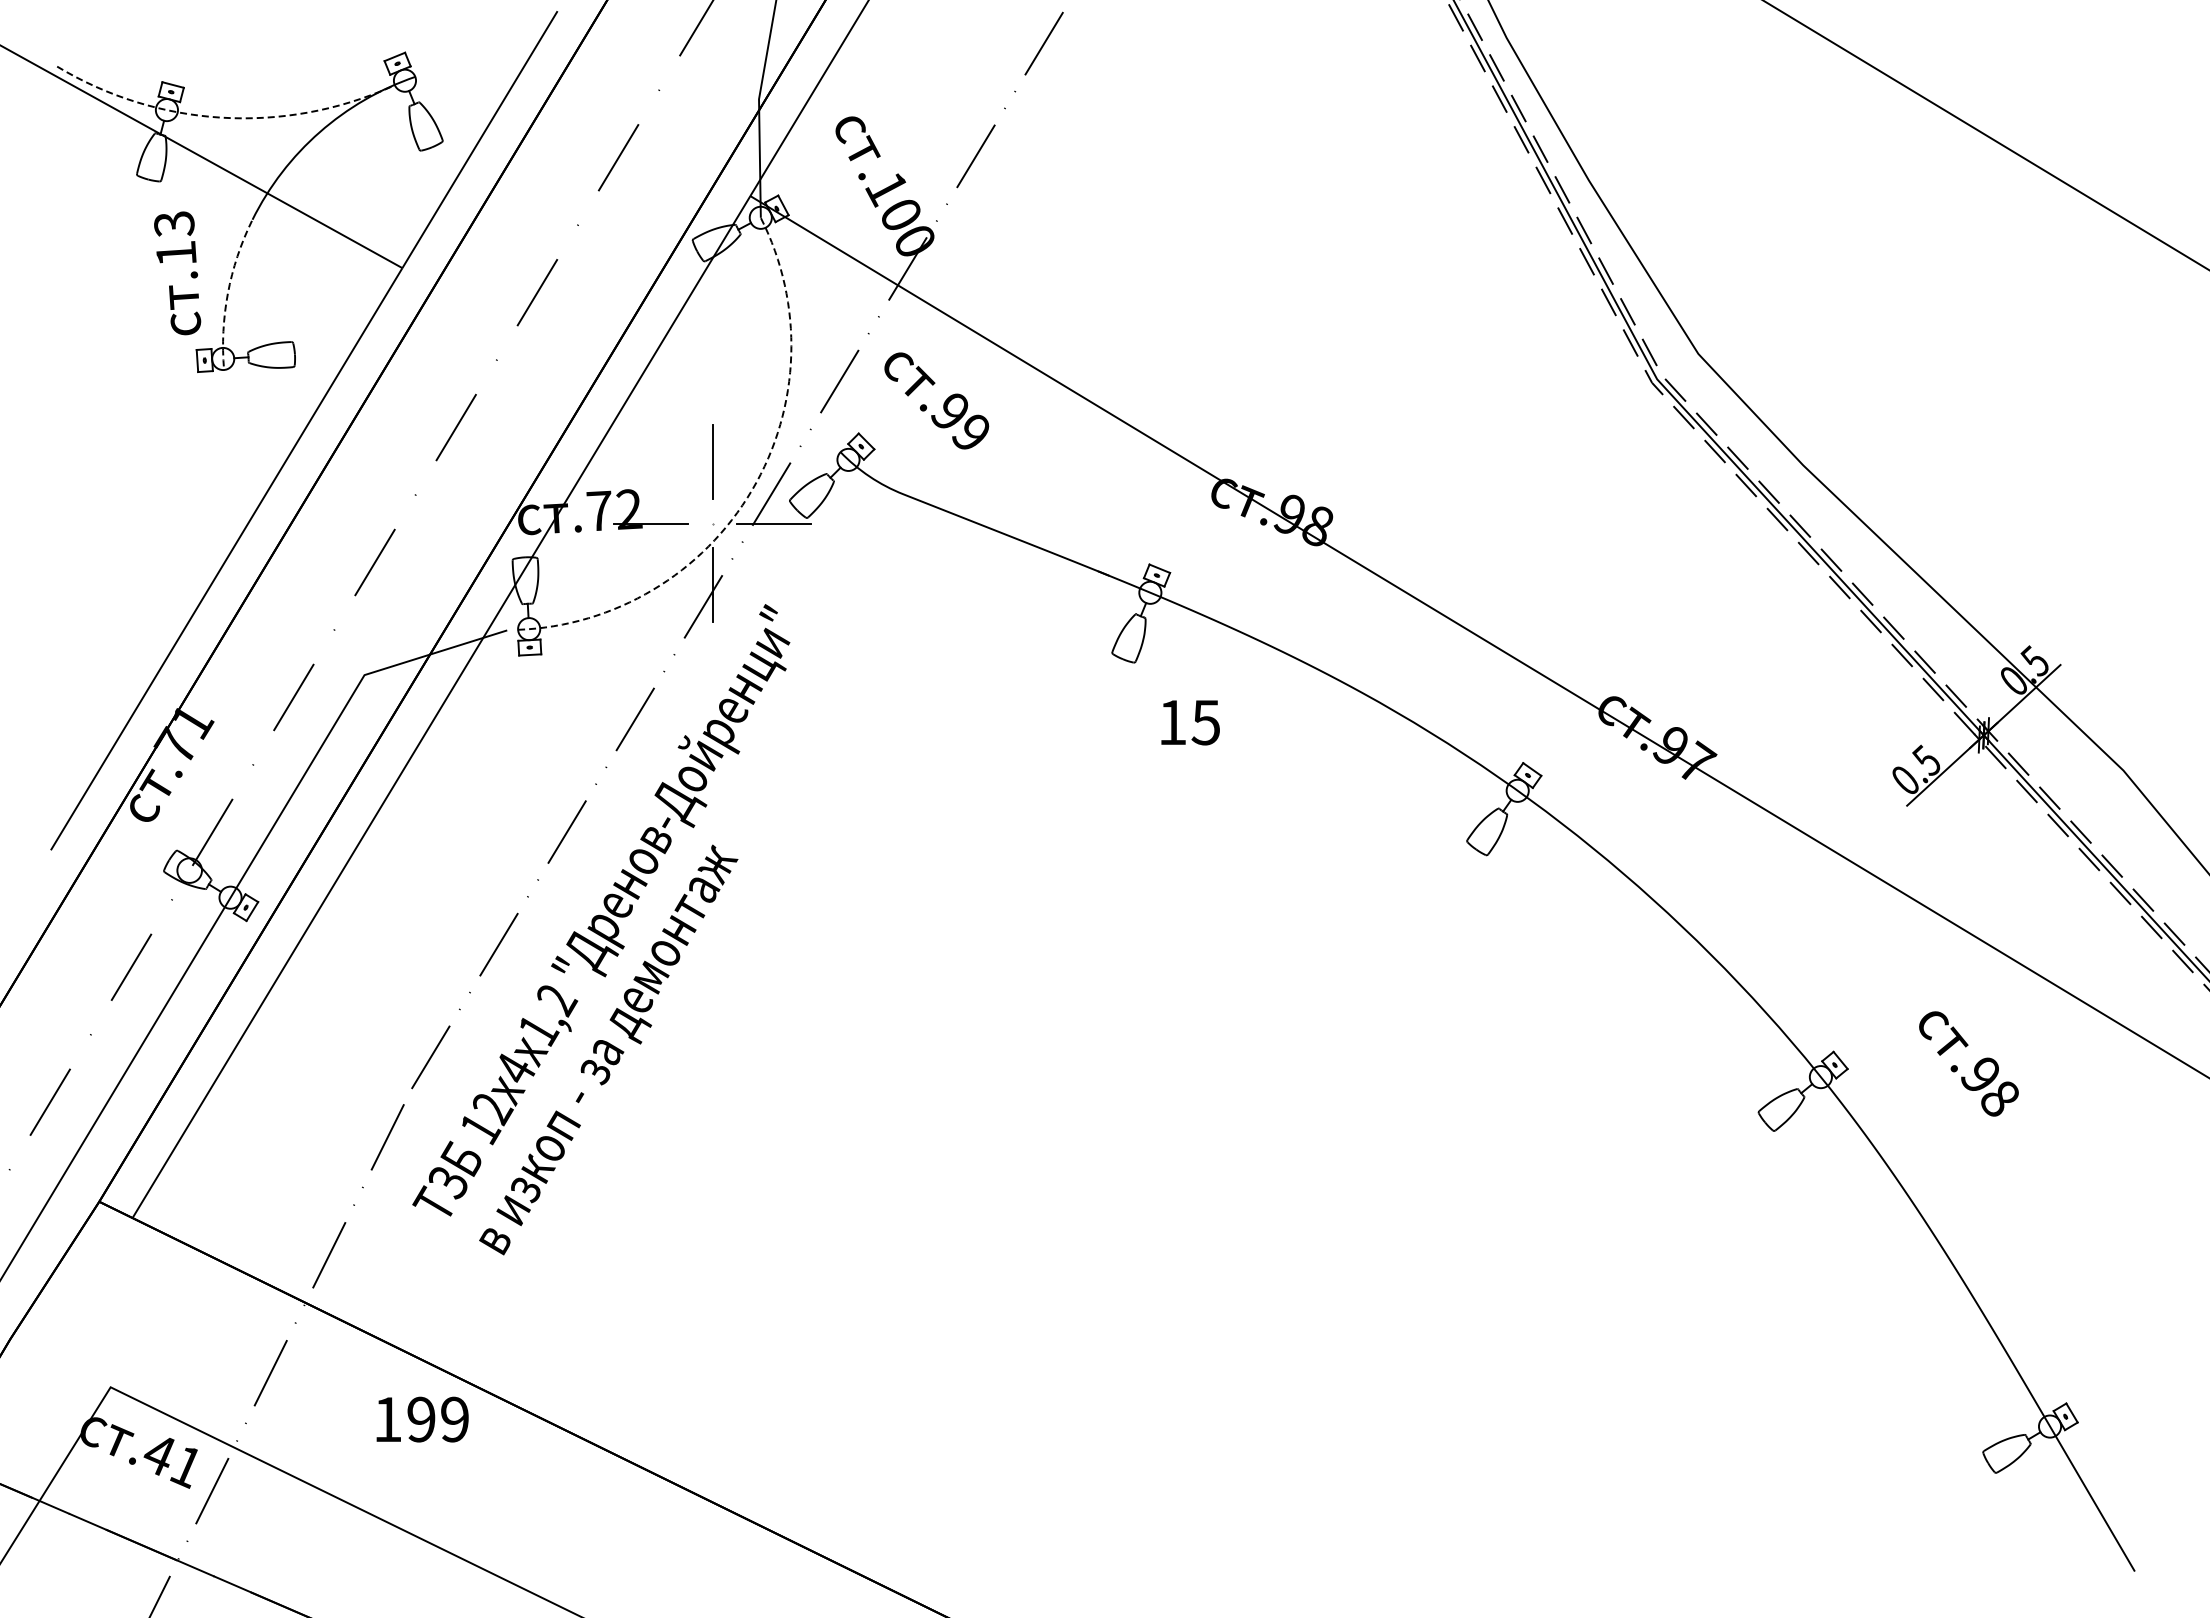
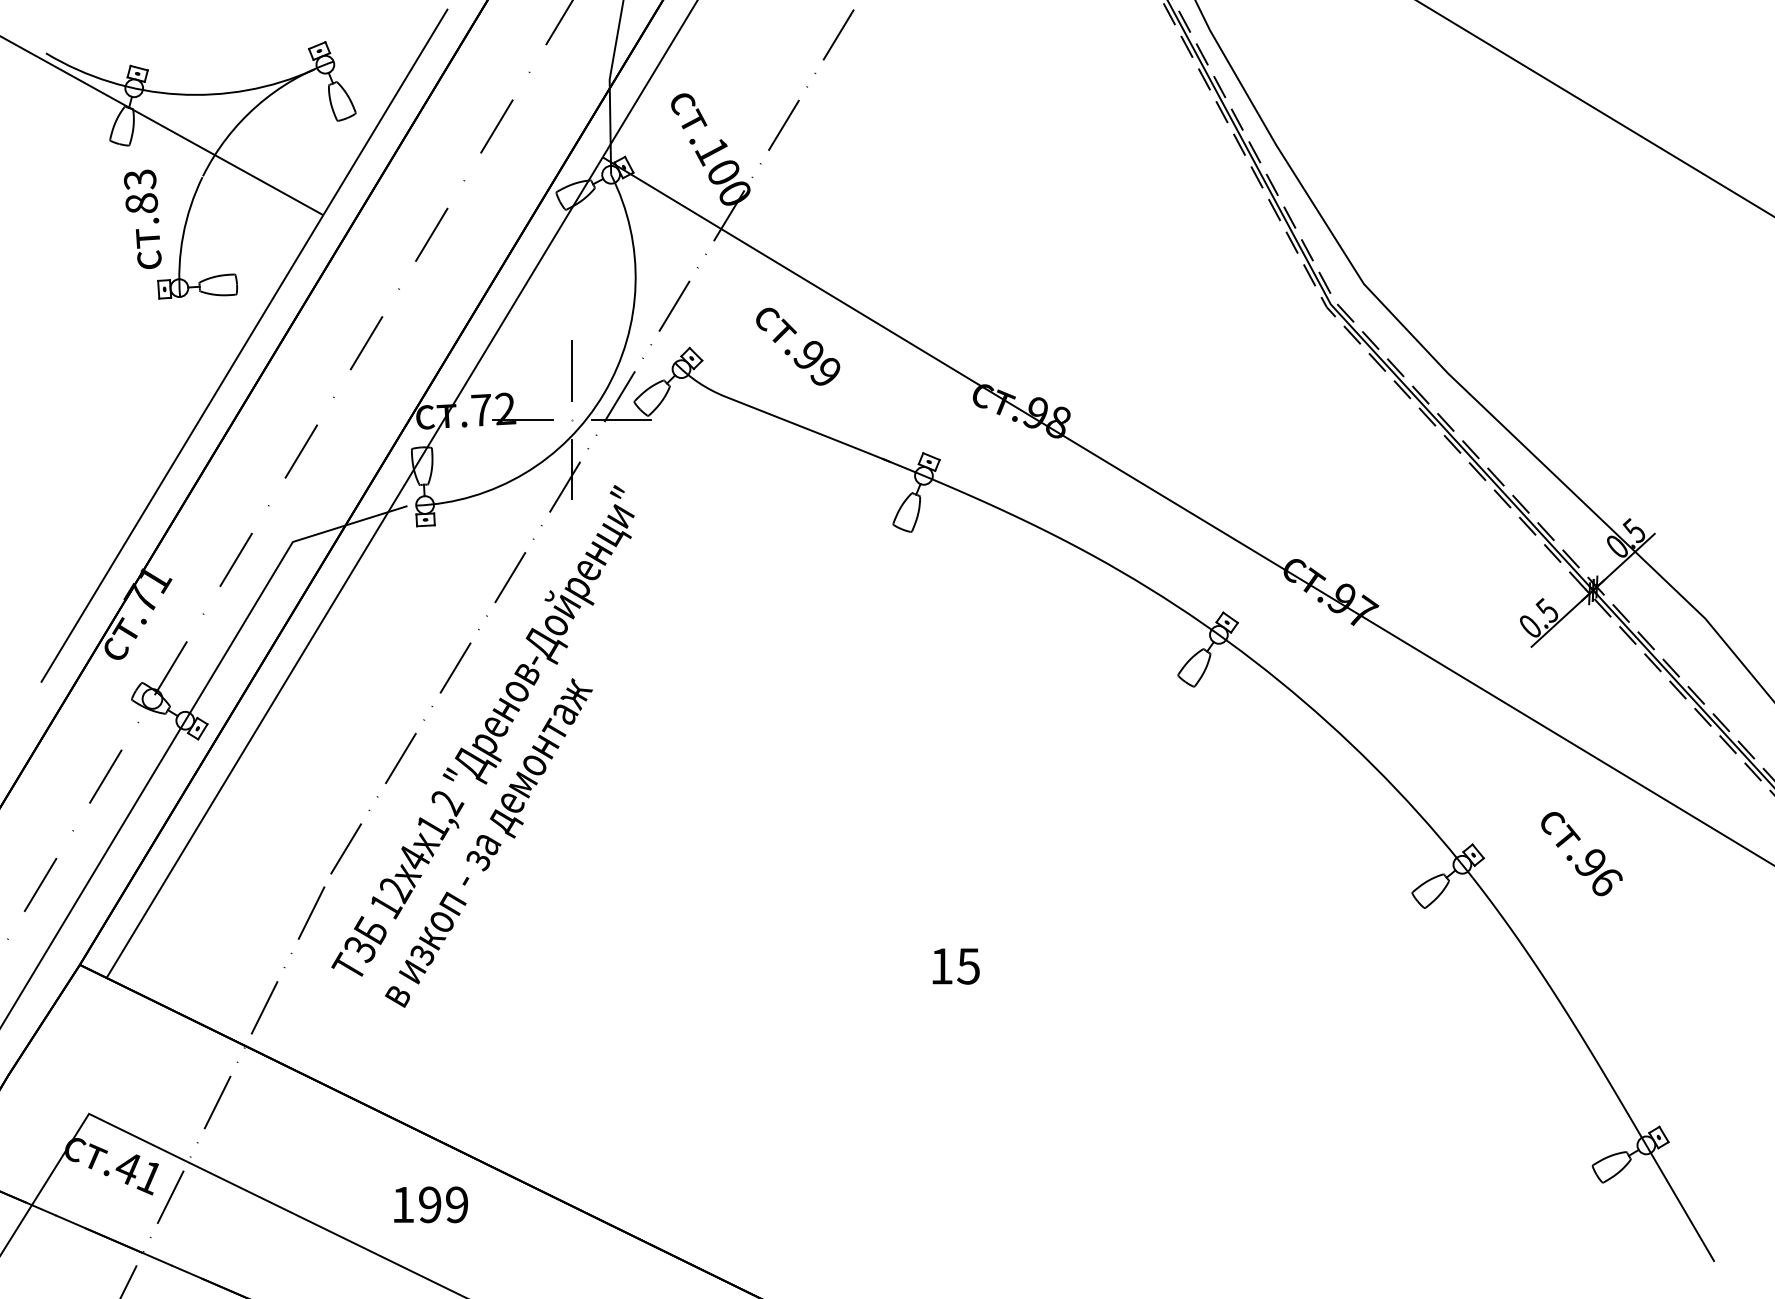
line: (221, 117) -> (178, 94), dashed -> solid
text: (176, 252) -> (141, 202), .13 -> .83
line: (227, 293) -> (182, 235), dashed -> solid
text: (936, 400) -> (797, 346), moved
line: (752, 490) -> (604, 393), dashed -> solid
text: (1190, 722) -> (956, 966), moved
text: (2000, 1098) -> (1606, 881), .98 -> .96
text: (422, 1419) -> (430, 1204), moved

